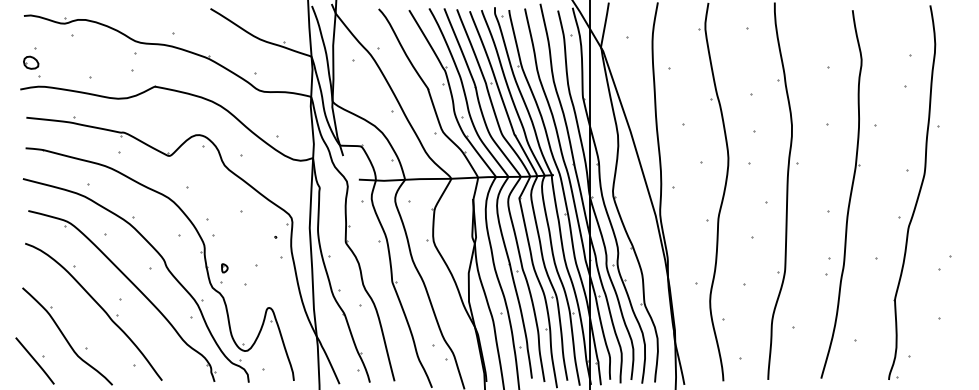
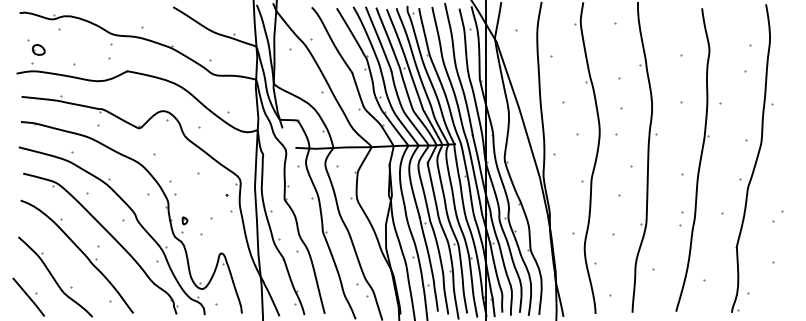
part: (31, 62) -> (39, 49), moved

